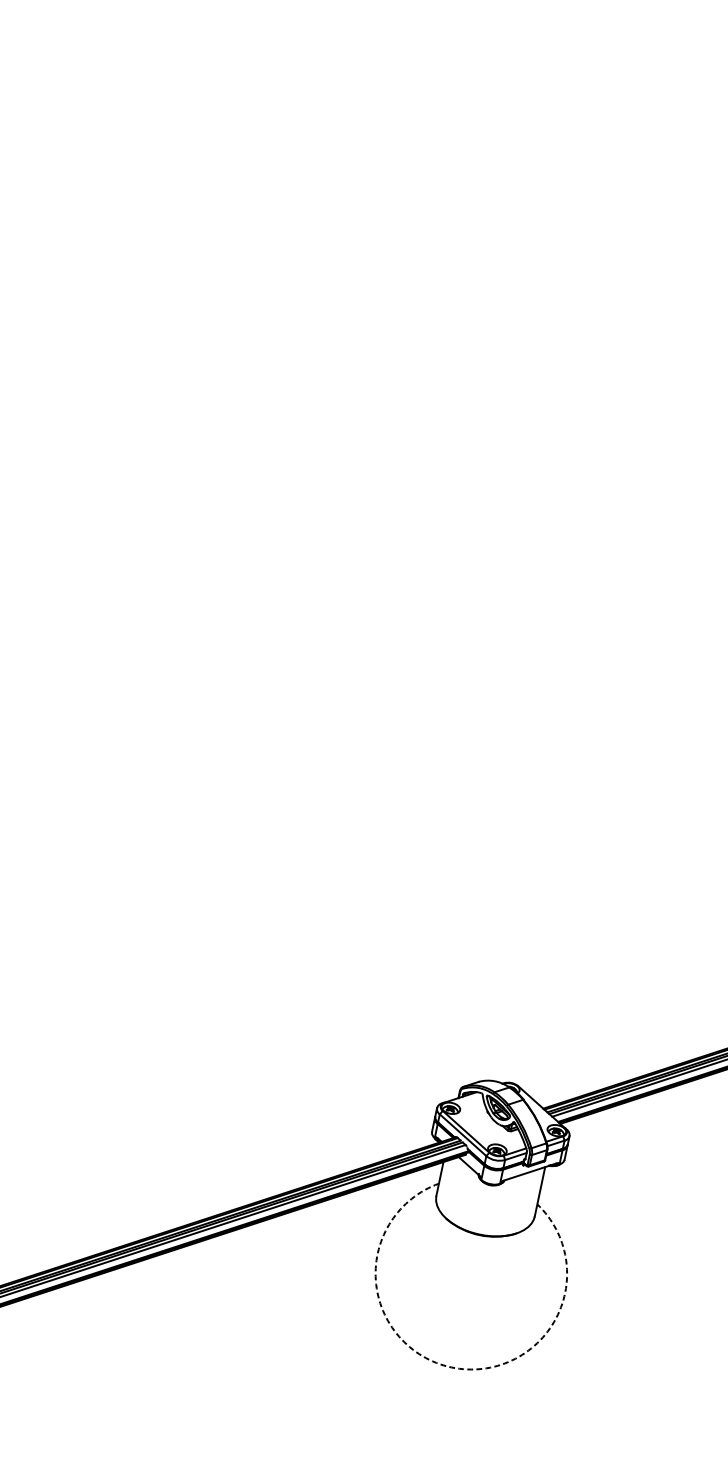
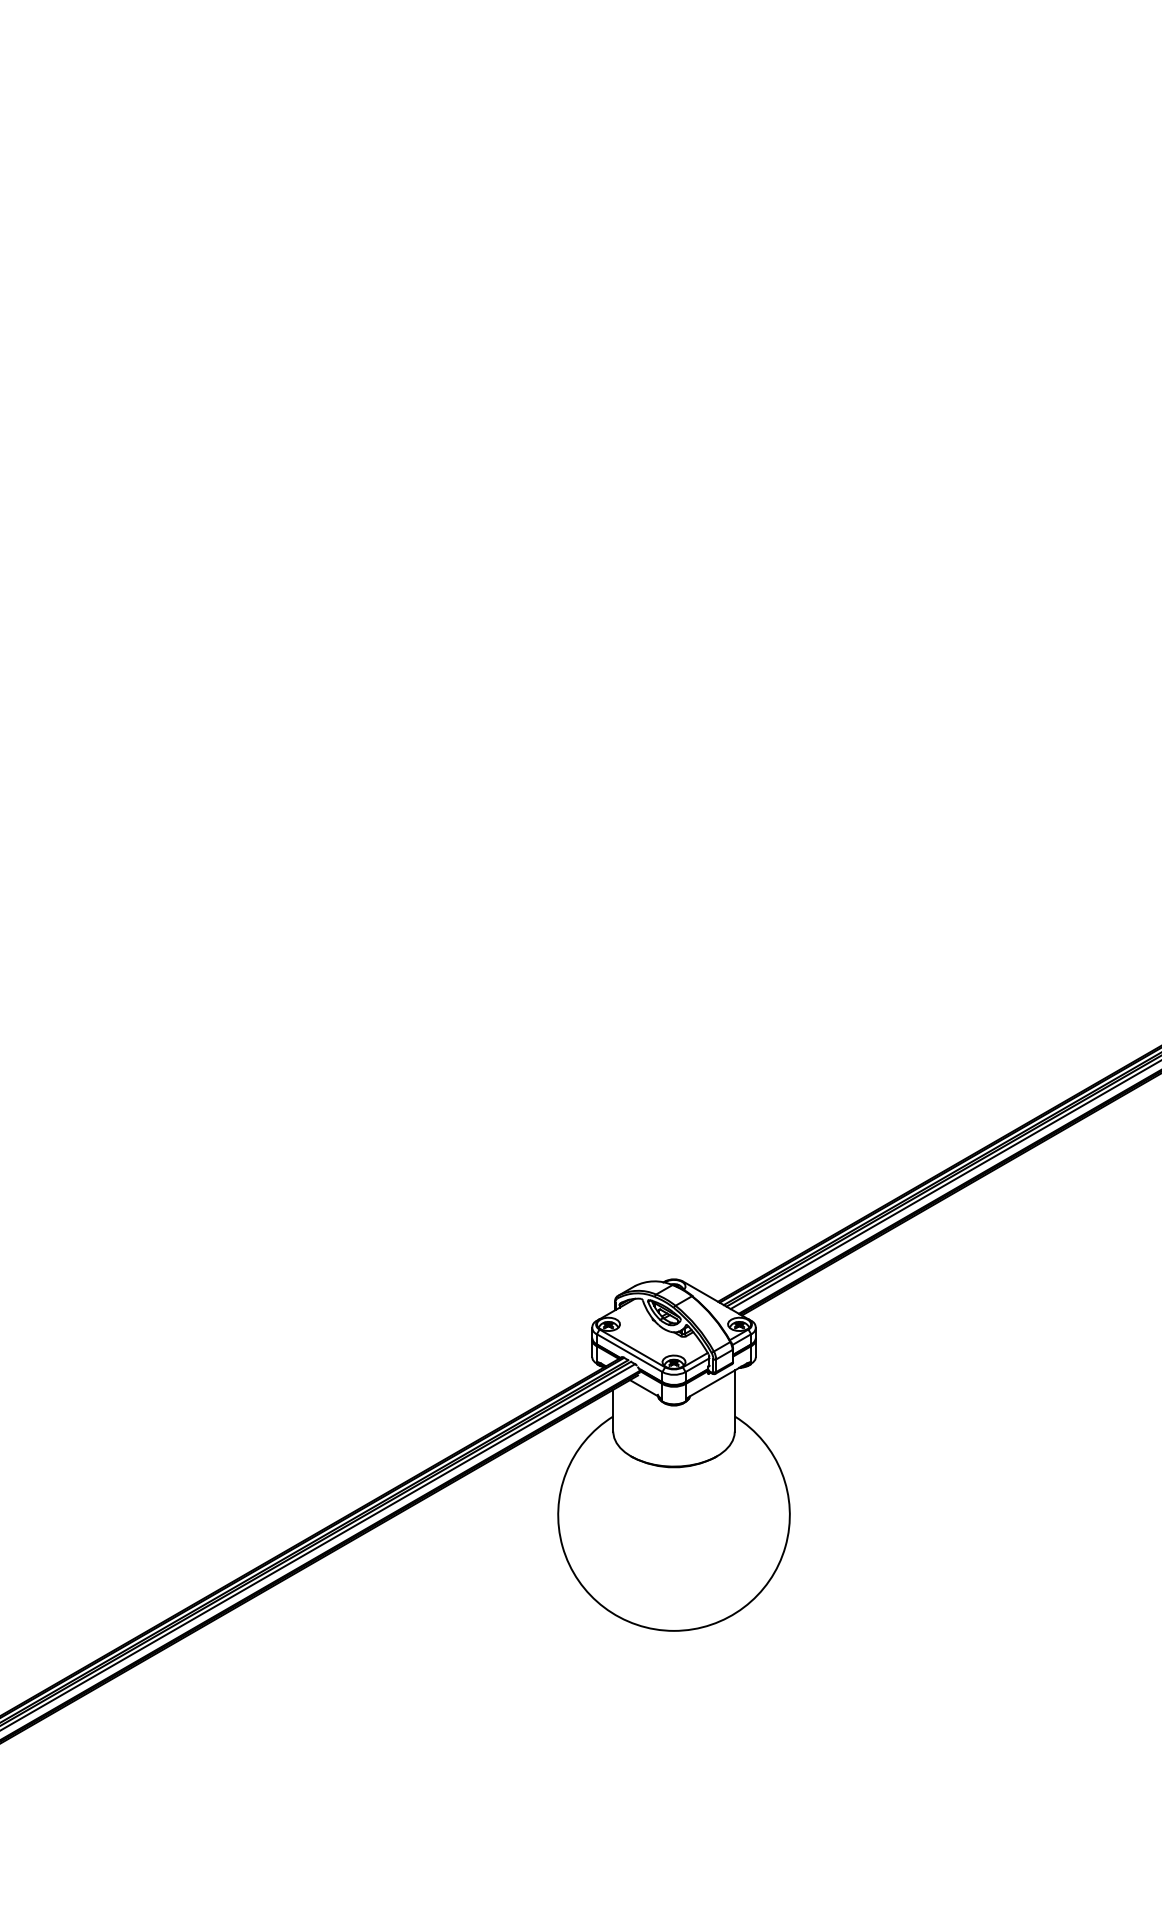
arc: (452, 1367) -> (674, 1630), dashed -> solid

